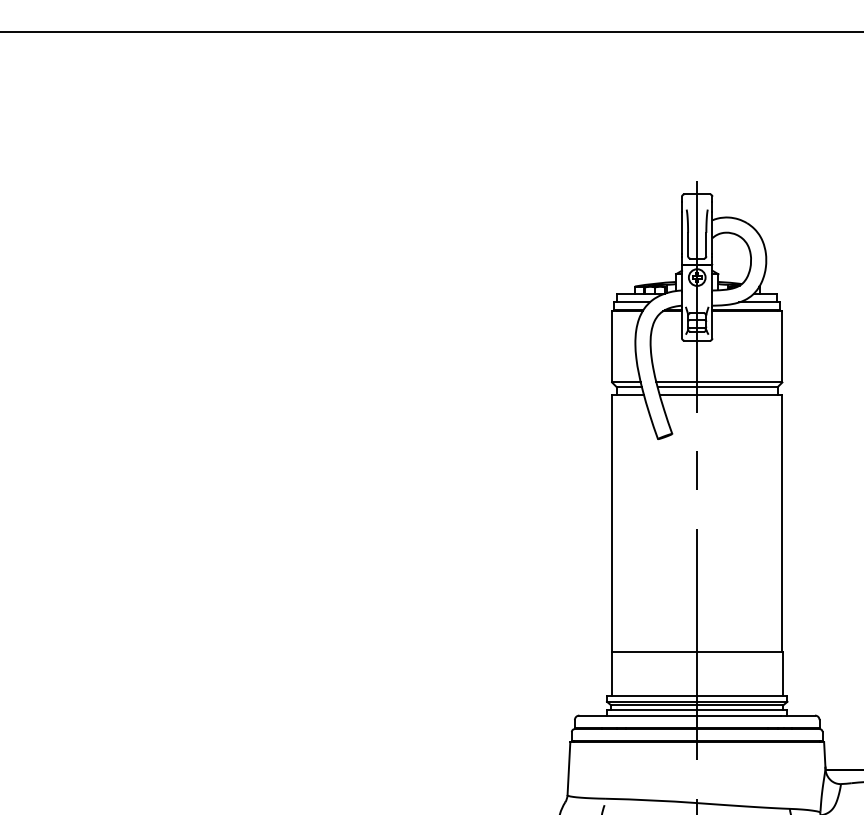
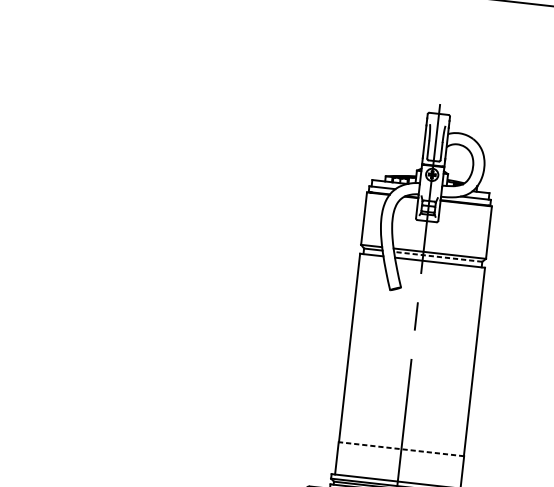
line: (717, 387) -> (438, 257), solid -> dashed
line: (697, 651) -> (401, 449), solid -> dashed

